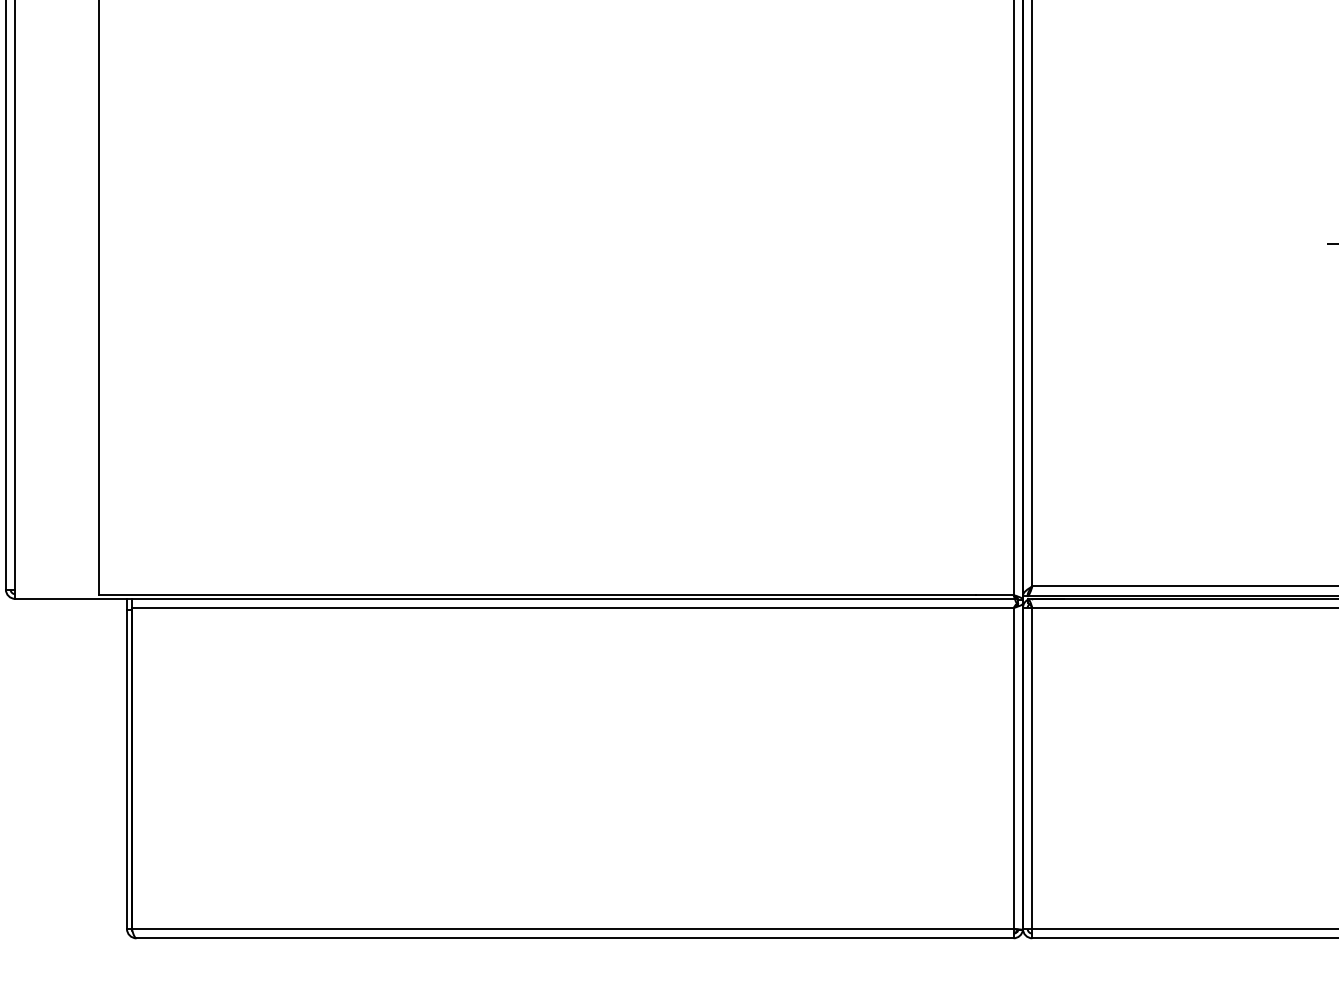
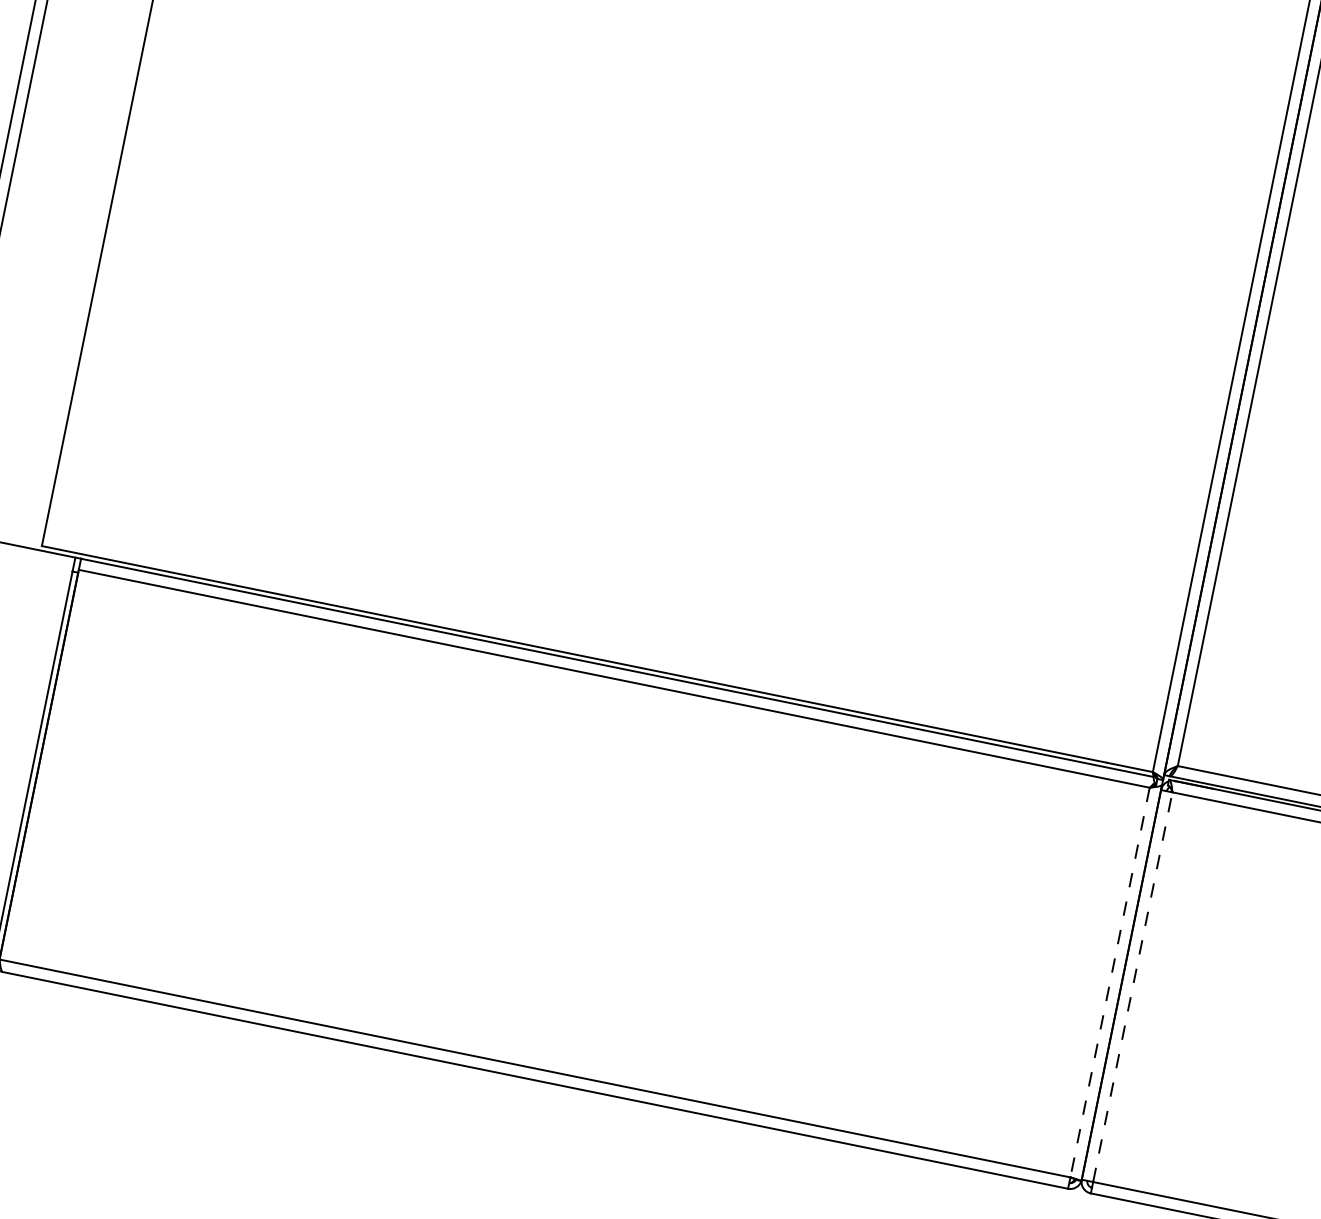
line: (1032, 767) -> (1133, 986), solid -> dashed
line: (1013, 768) -> (1109, 982), solid -> dashed

